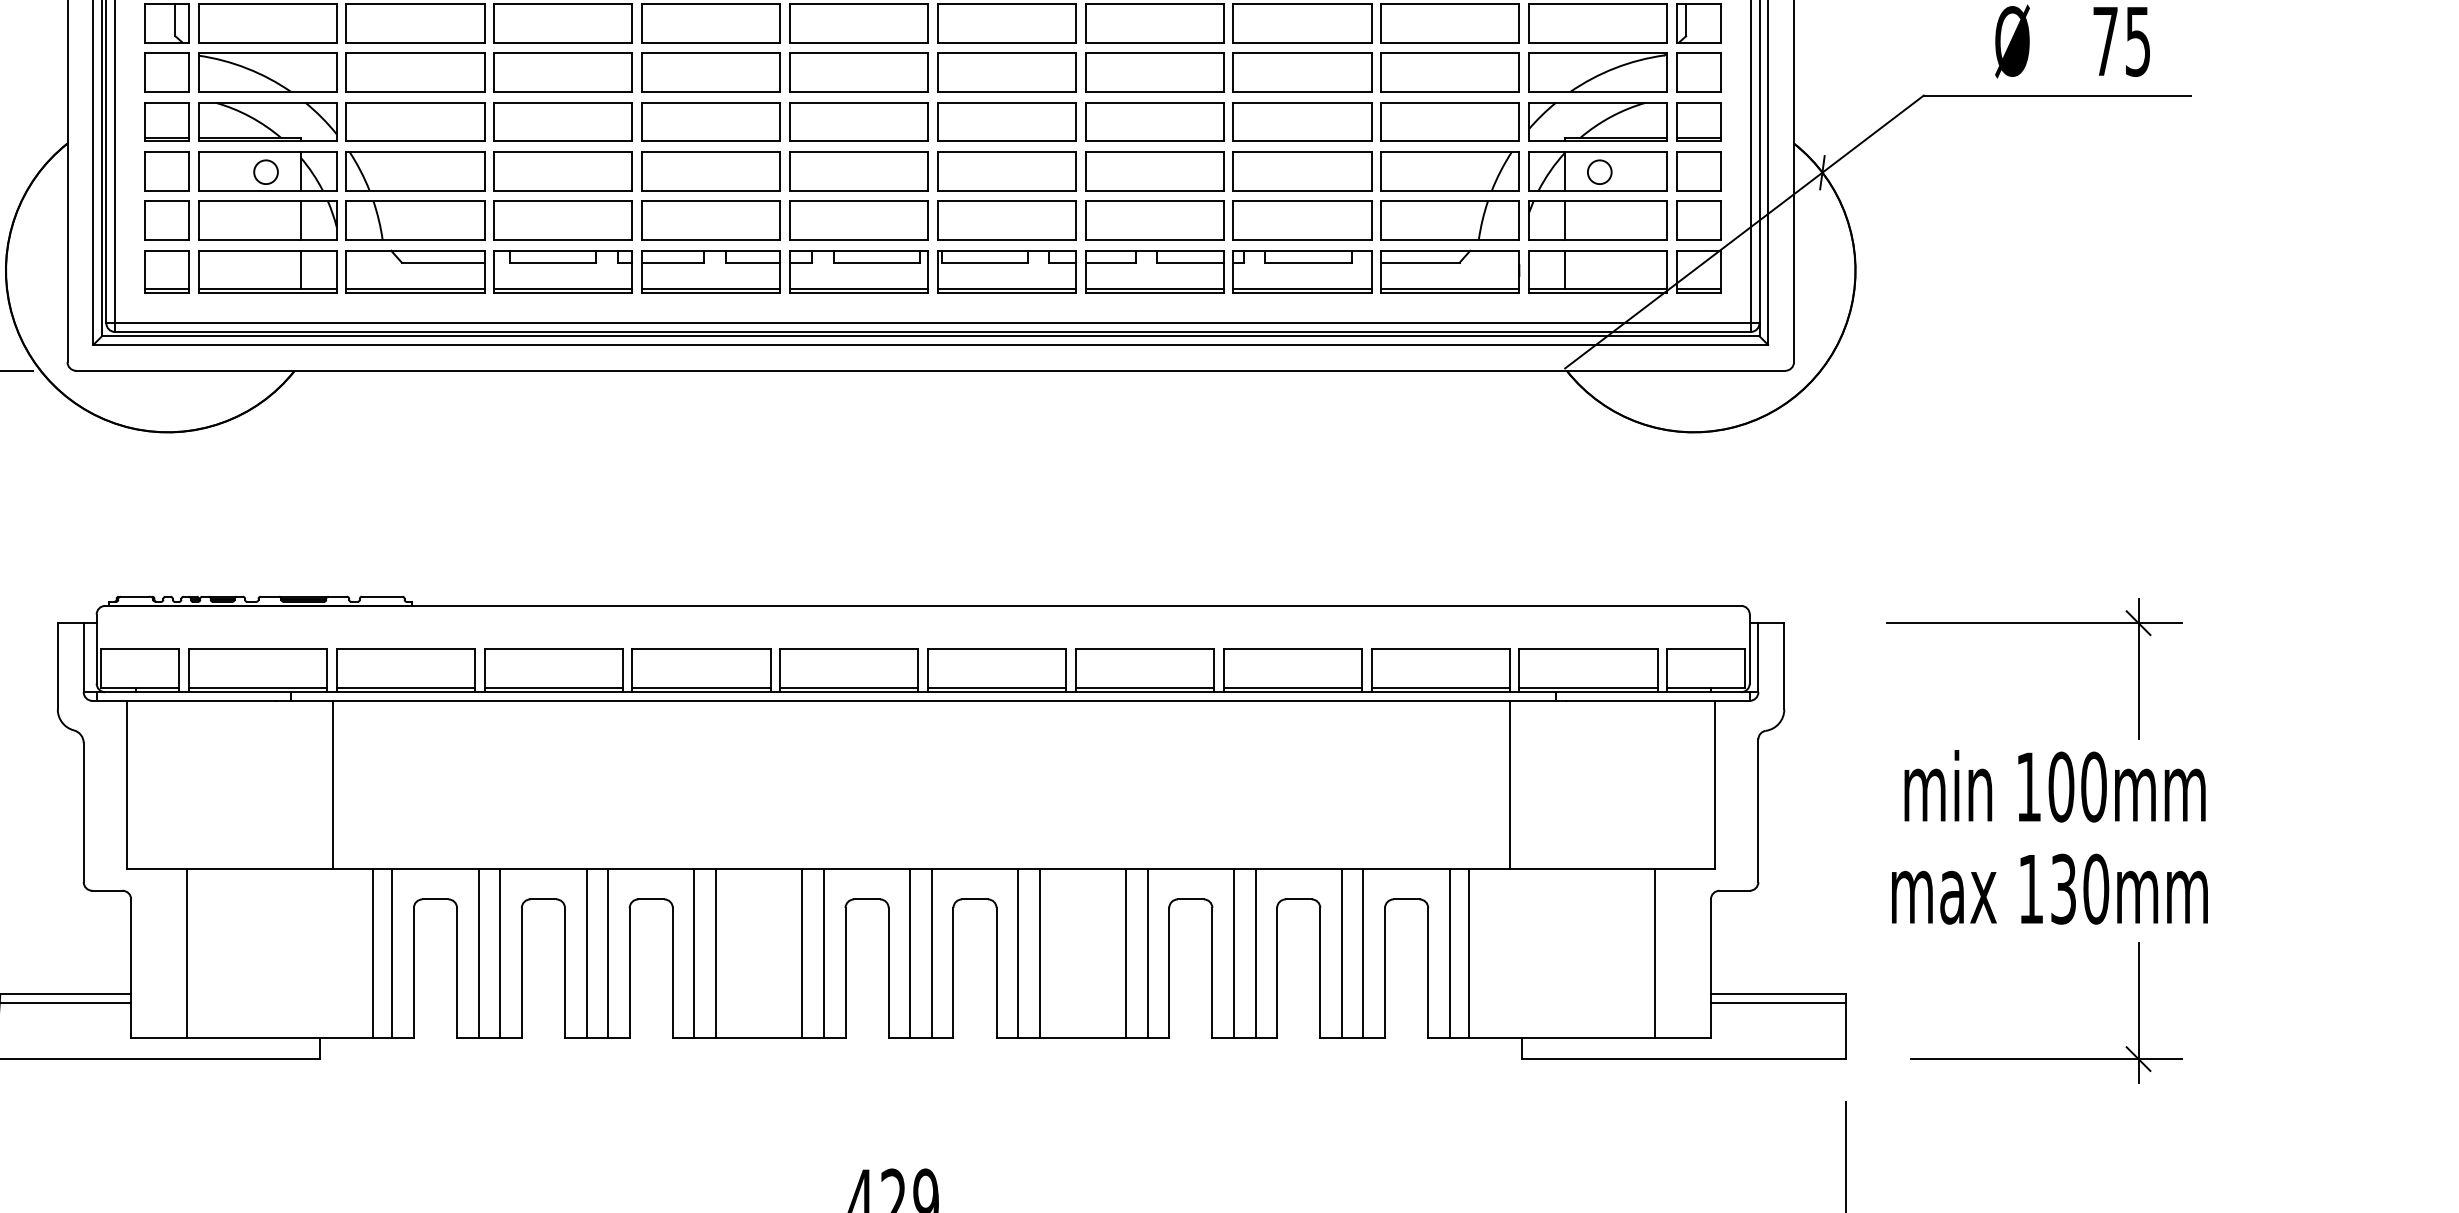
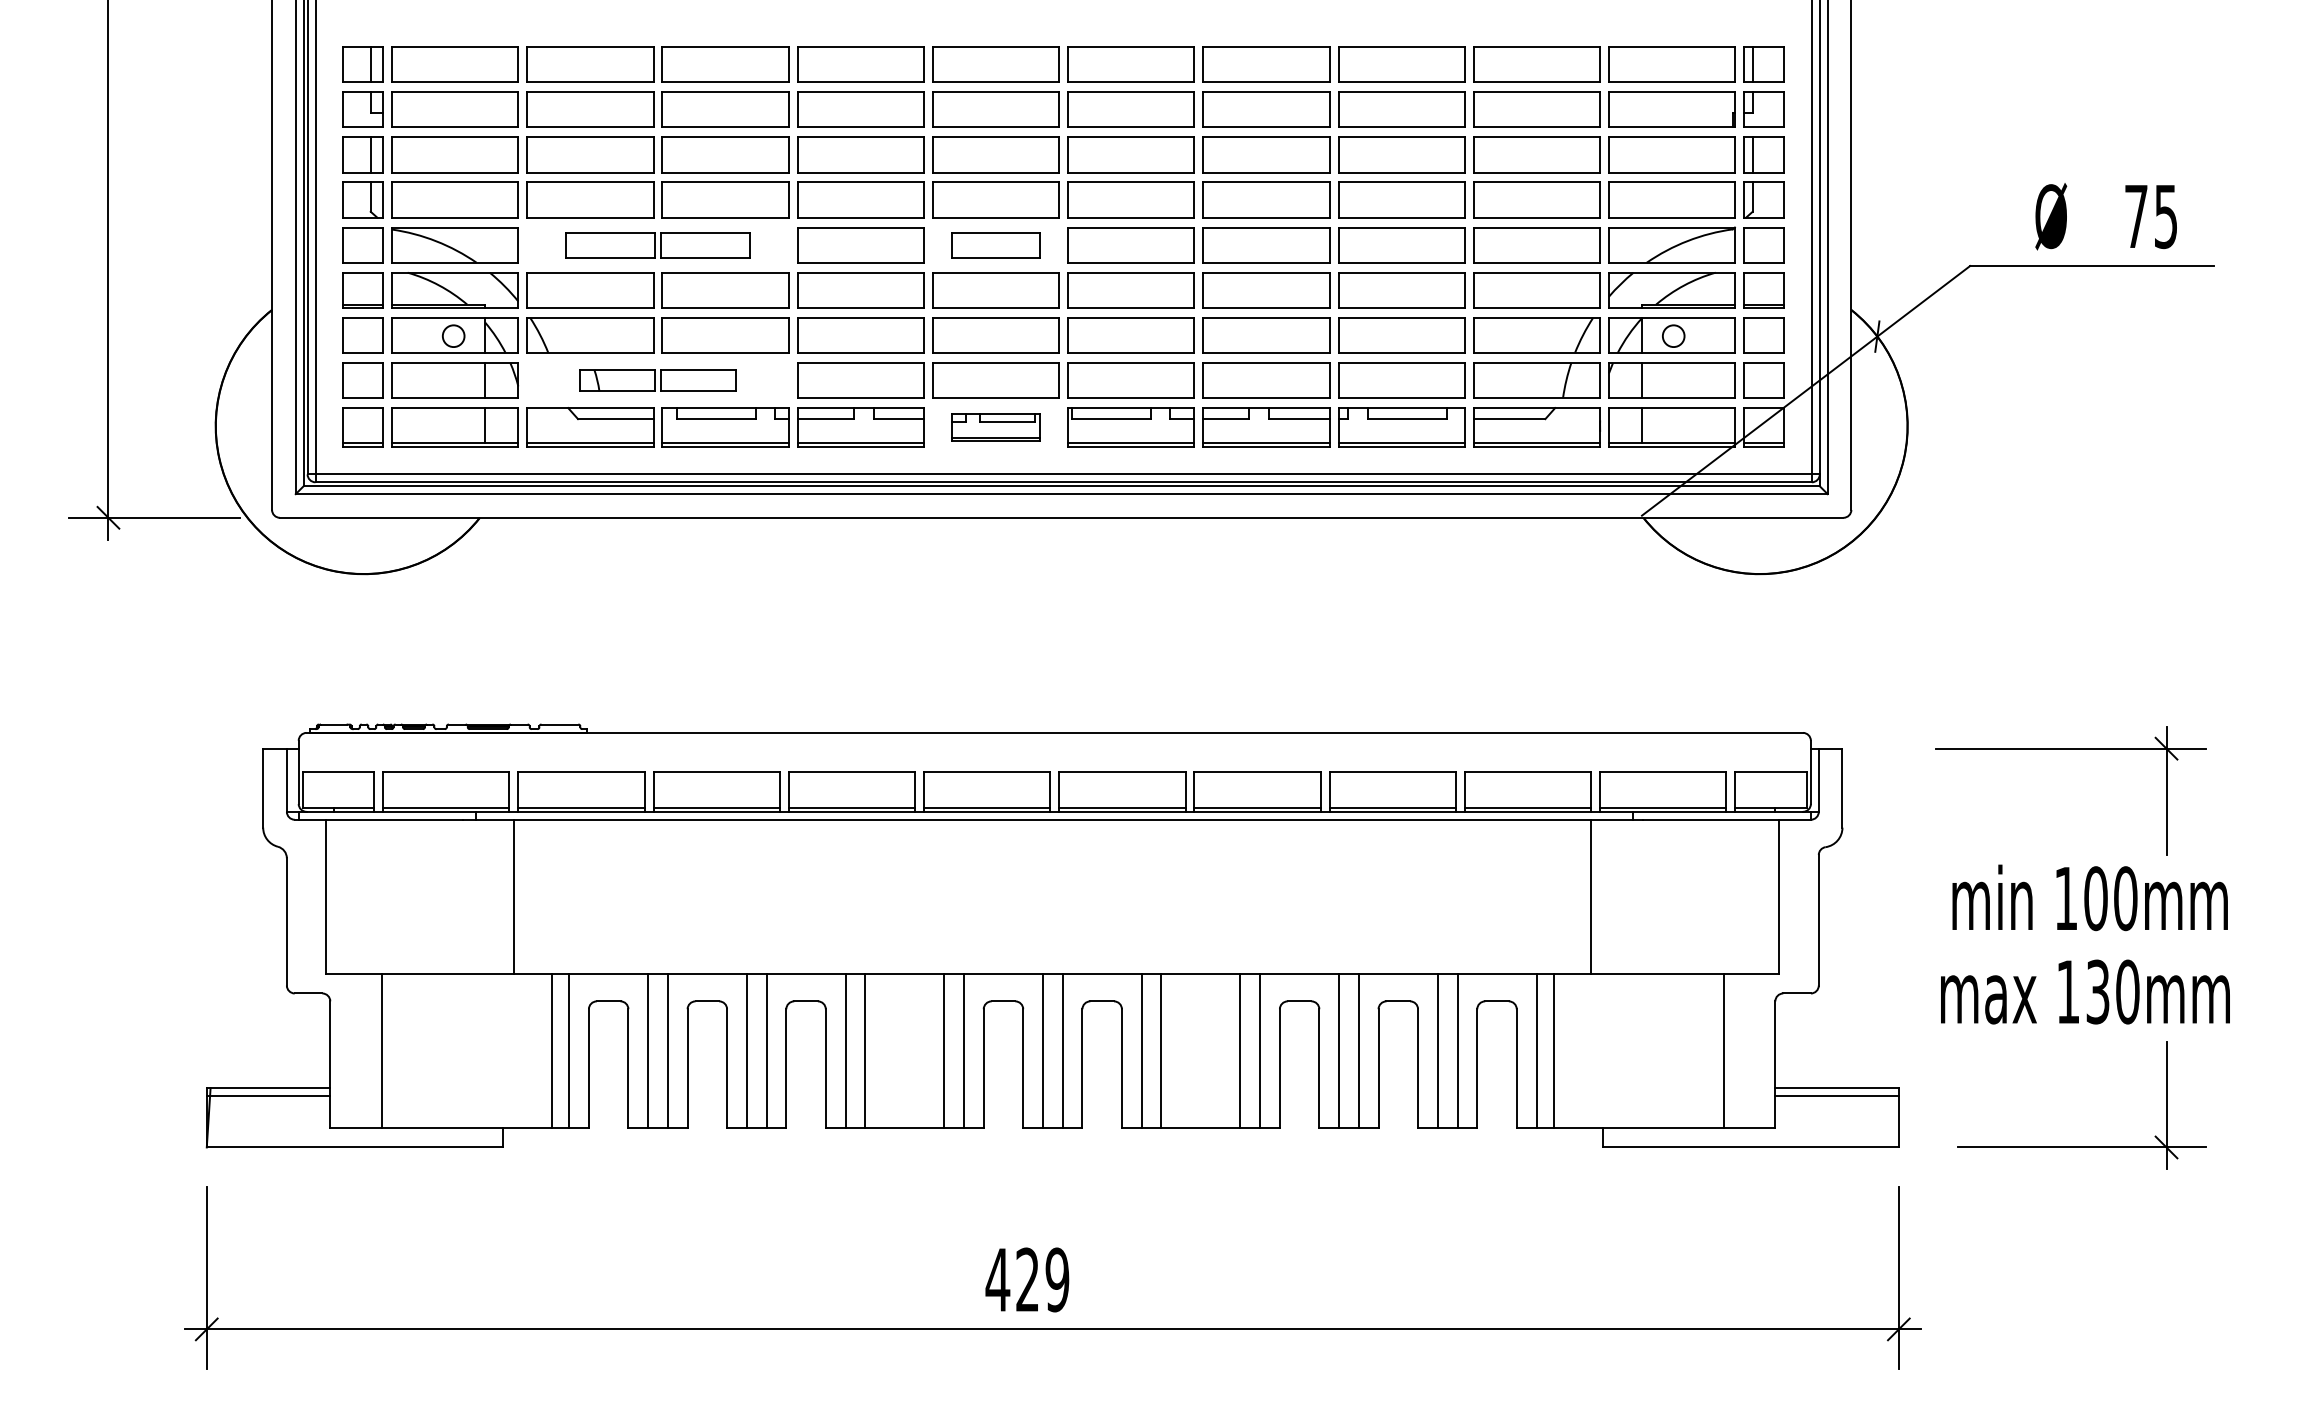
part: (488, 73) -> (657, 245), size x0.7
part: (858, 73) -> (995, 245), size x0.7
part: (488, 220) -> (657, 380), size x0.6
part: (858, 272) -> (995, 427), size x0.7

